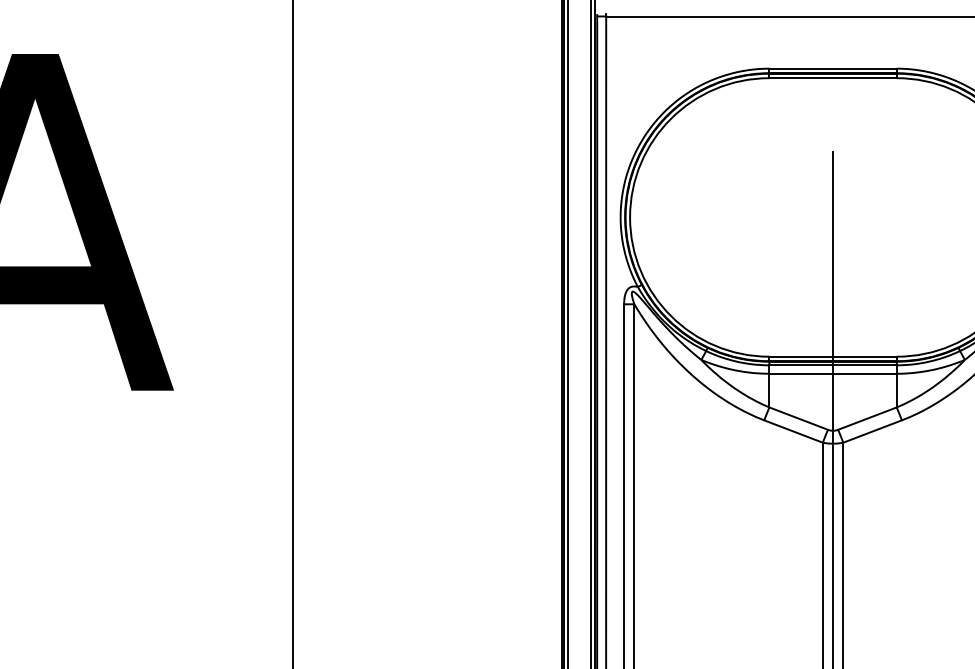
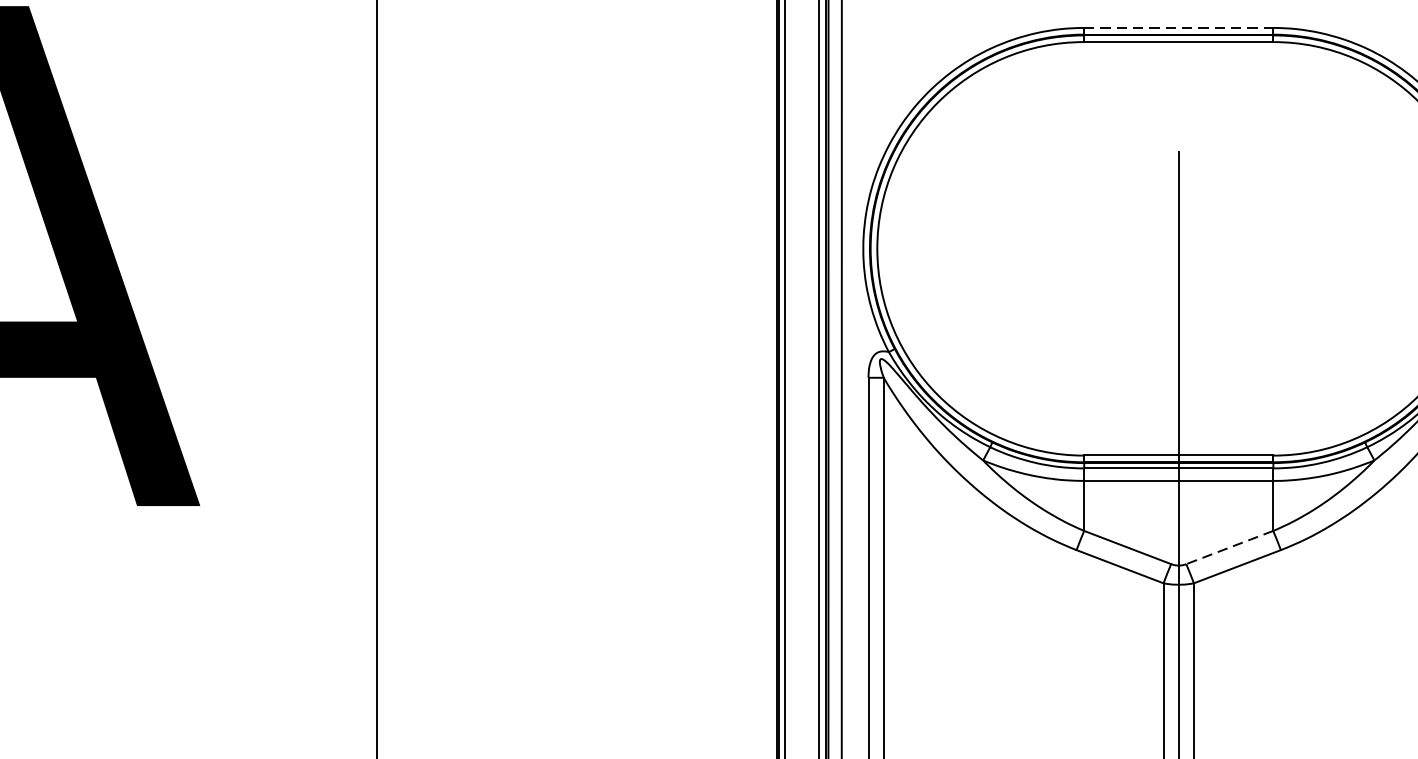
line: (833, 68) -> (1179, 27), solid -> dashed
line: (867, 418) -> (1229, 547), solid -> dashed

